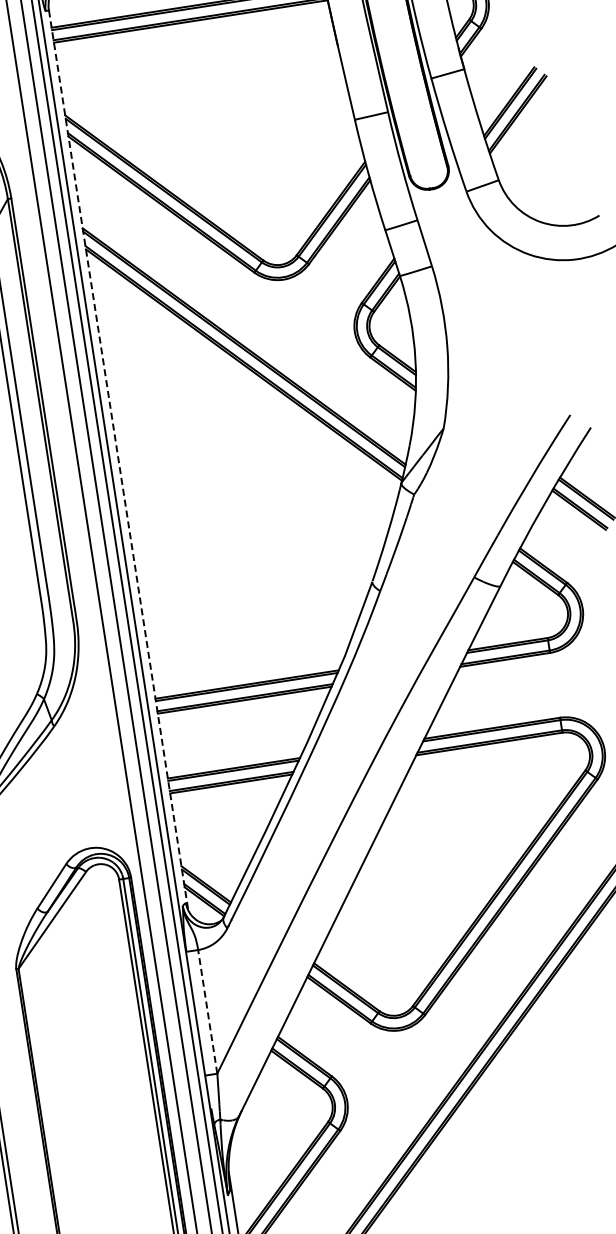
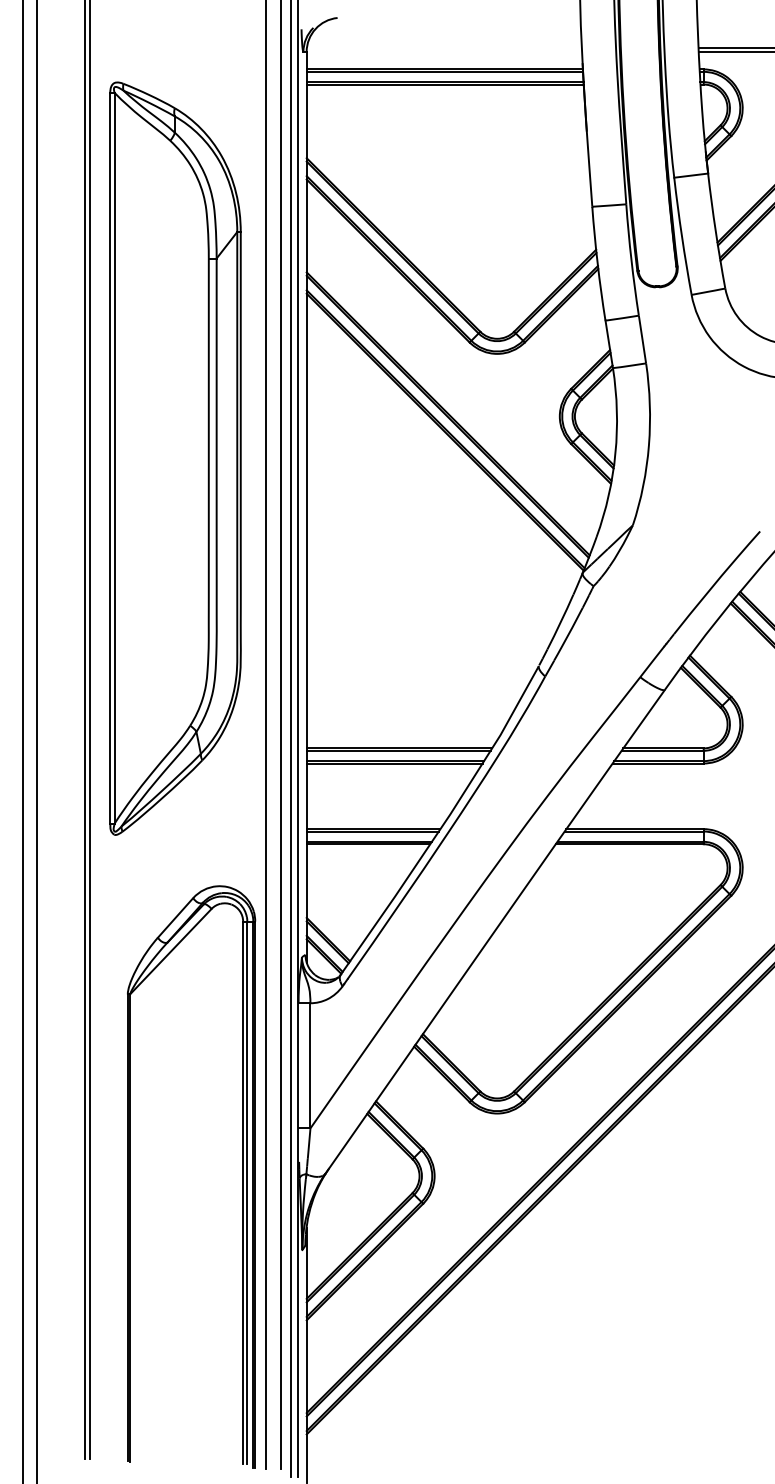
line: (118, 460) -> (306, 507), dashed -> solid
line: (207, 1011) -> (310, 1065), dashed -> solid

